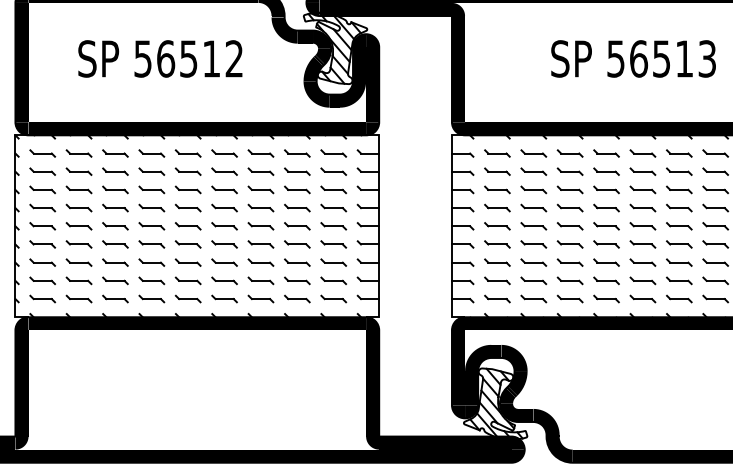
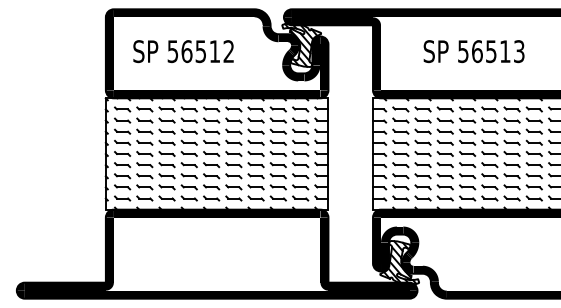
text: (160, 58) -> (183, 51), moved
text: (632, 58) -> (473, 51), moved

